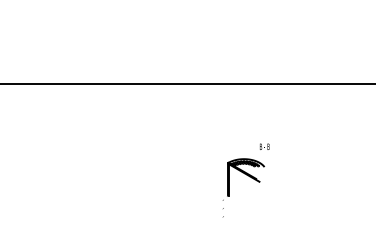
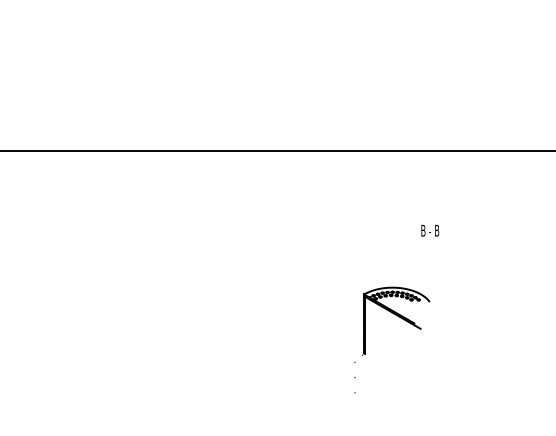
text: (264, 146) -> (429, 230), moved

